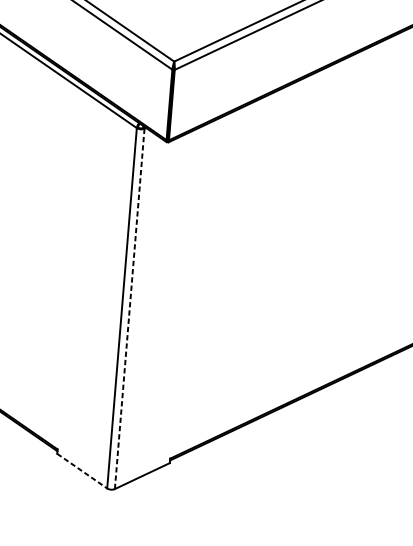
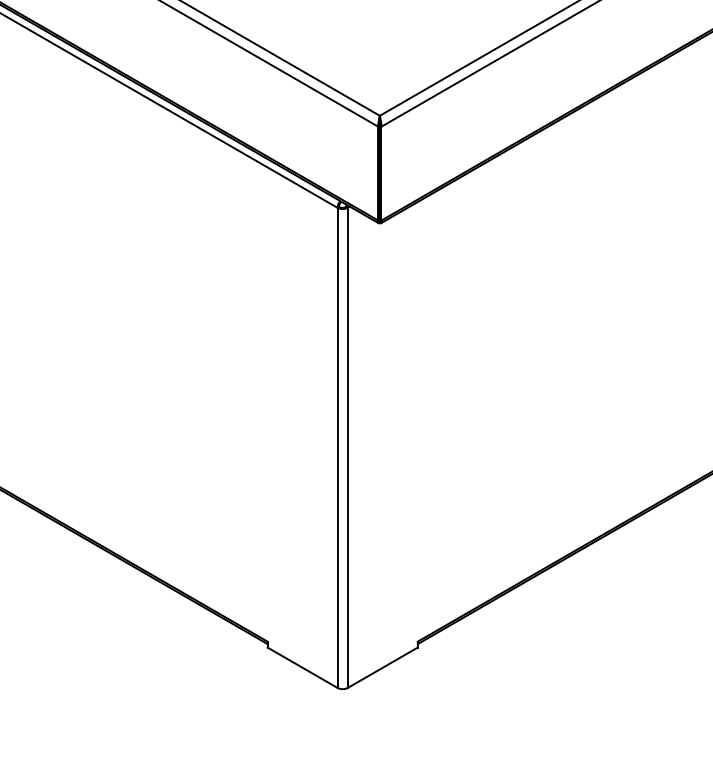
line: (129, 309) -> (347, 448), dashed -> solid
line: (82, 471) -> (303, 668), dashed -> solid

